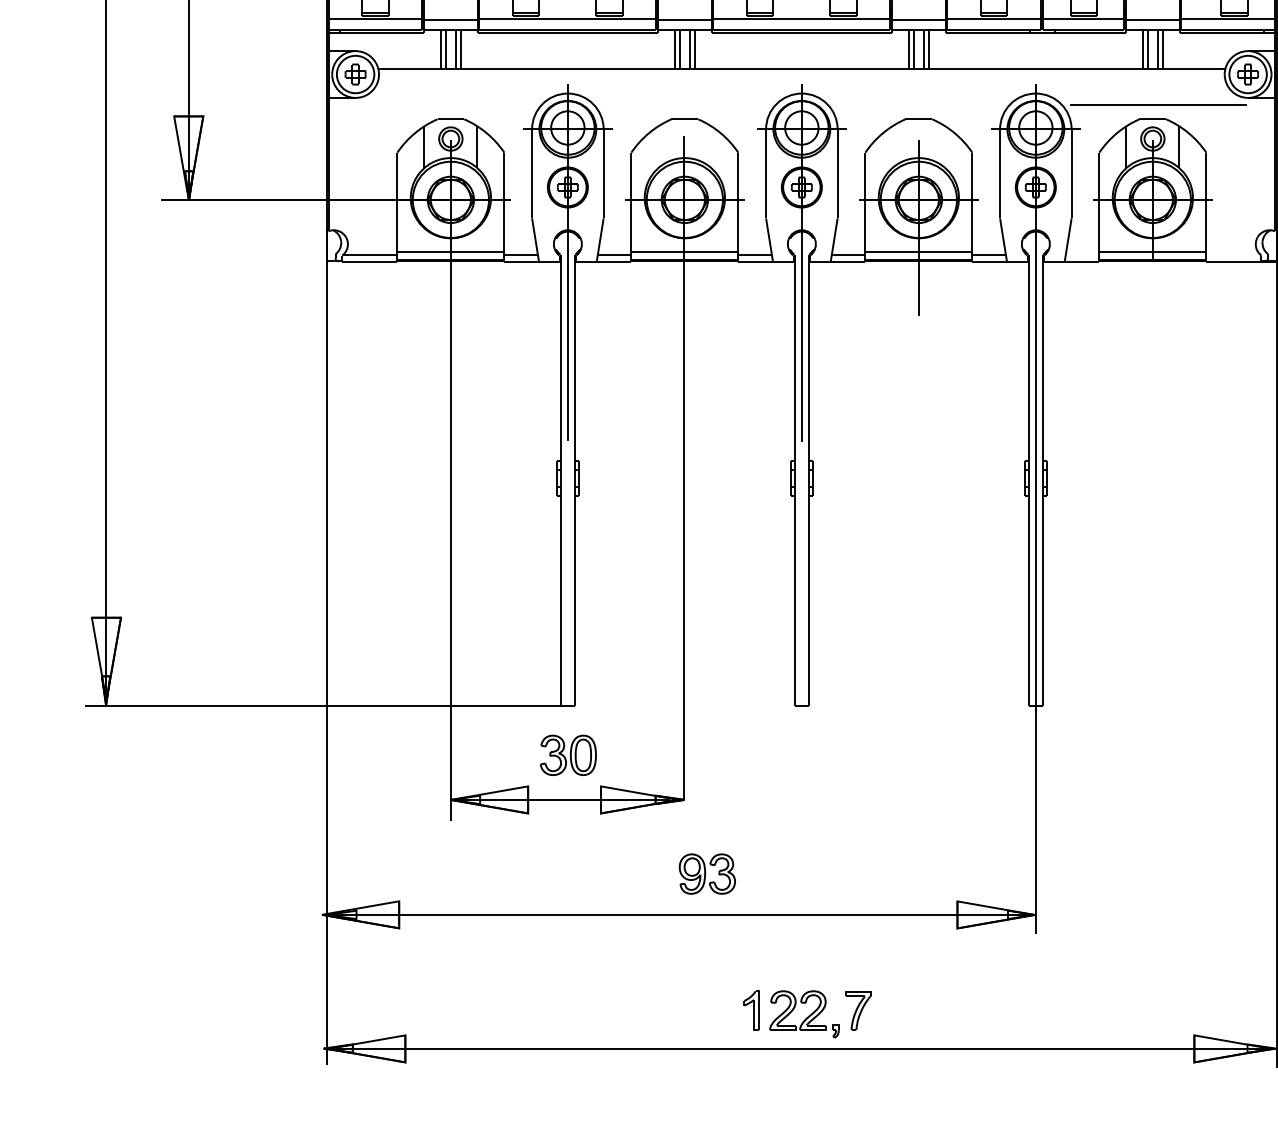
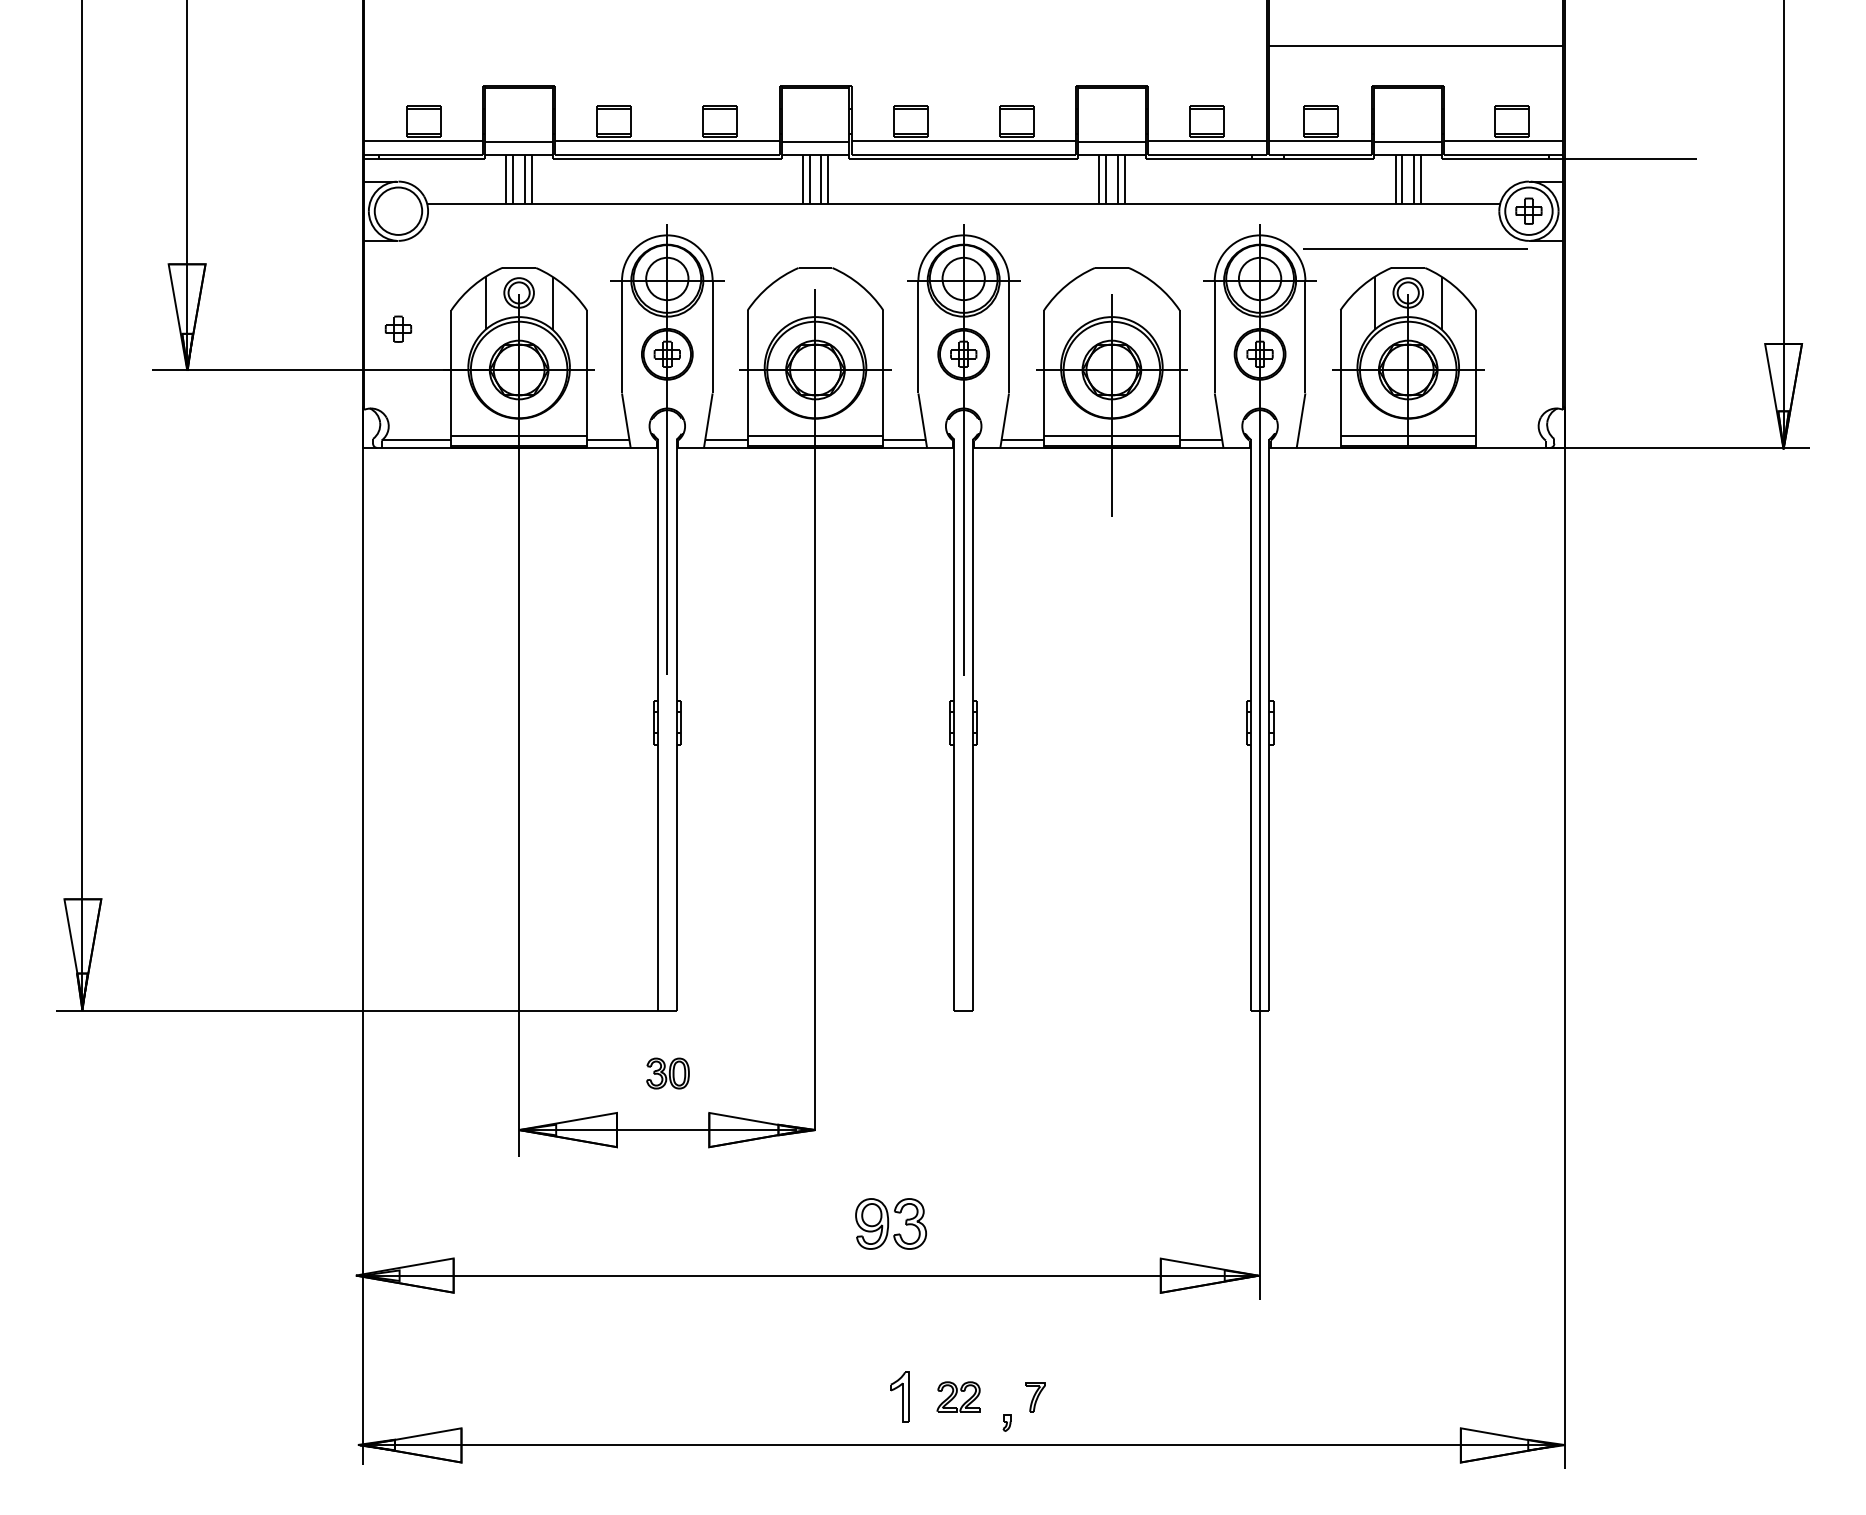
part: (355, 73) -> (398, 328), moved
part: (568, 755) -> (667, 1073), size x0.6
part: (706, 873) -> (890, 1223), moved
part: (797, 1010) -> (958, 1396), size x0.6
part: (858, 1011) -> (1035, 1397), size x0.6

